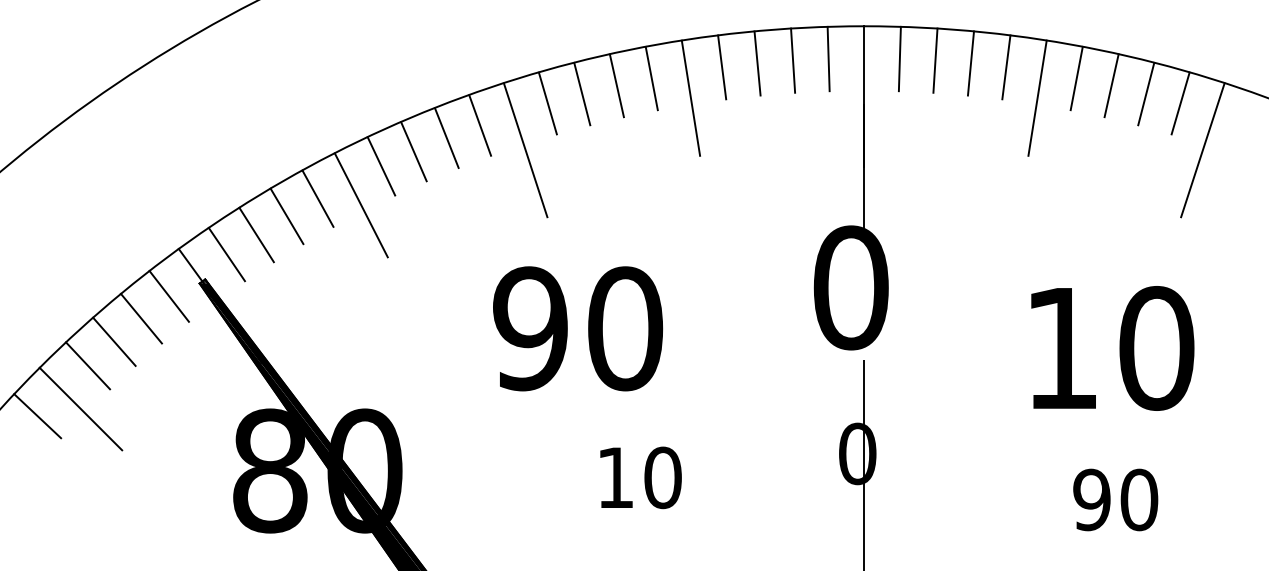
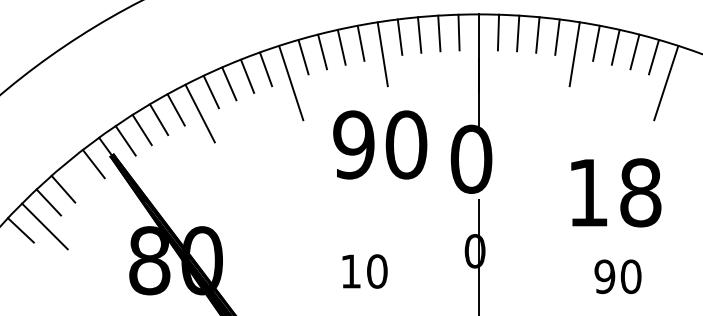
line: (141, 318) -> (78, 176), removed
text: (578, 327) -> (380, 144), moved
text: (1156, 347) -> (640, 192), 10 -> 18
text: (639, 477) -> (364, 271), moved

